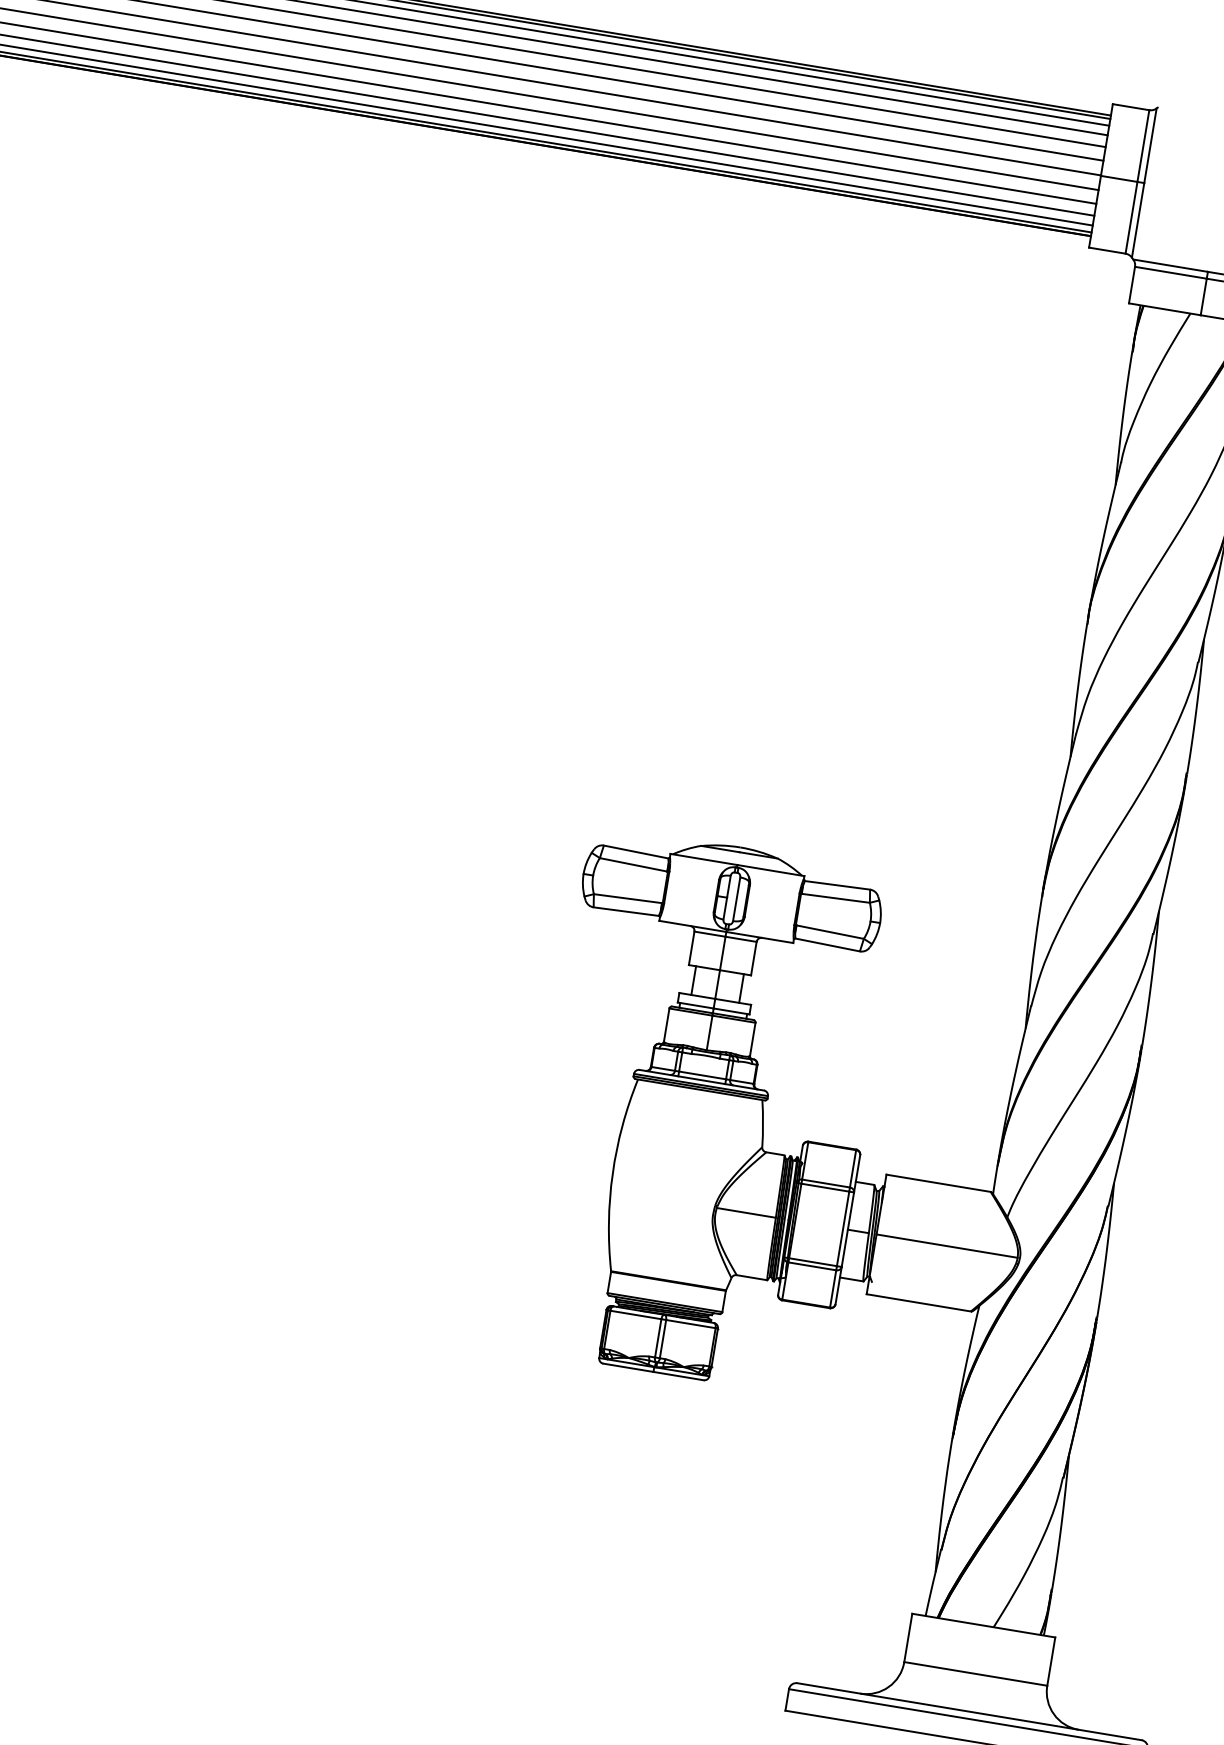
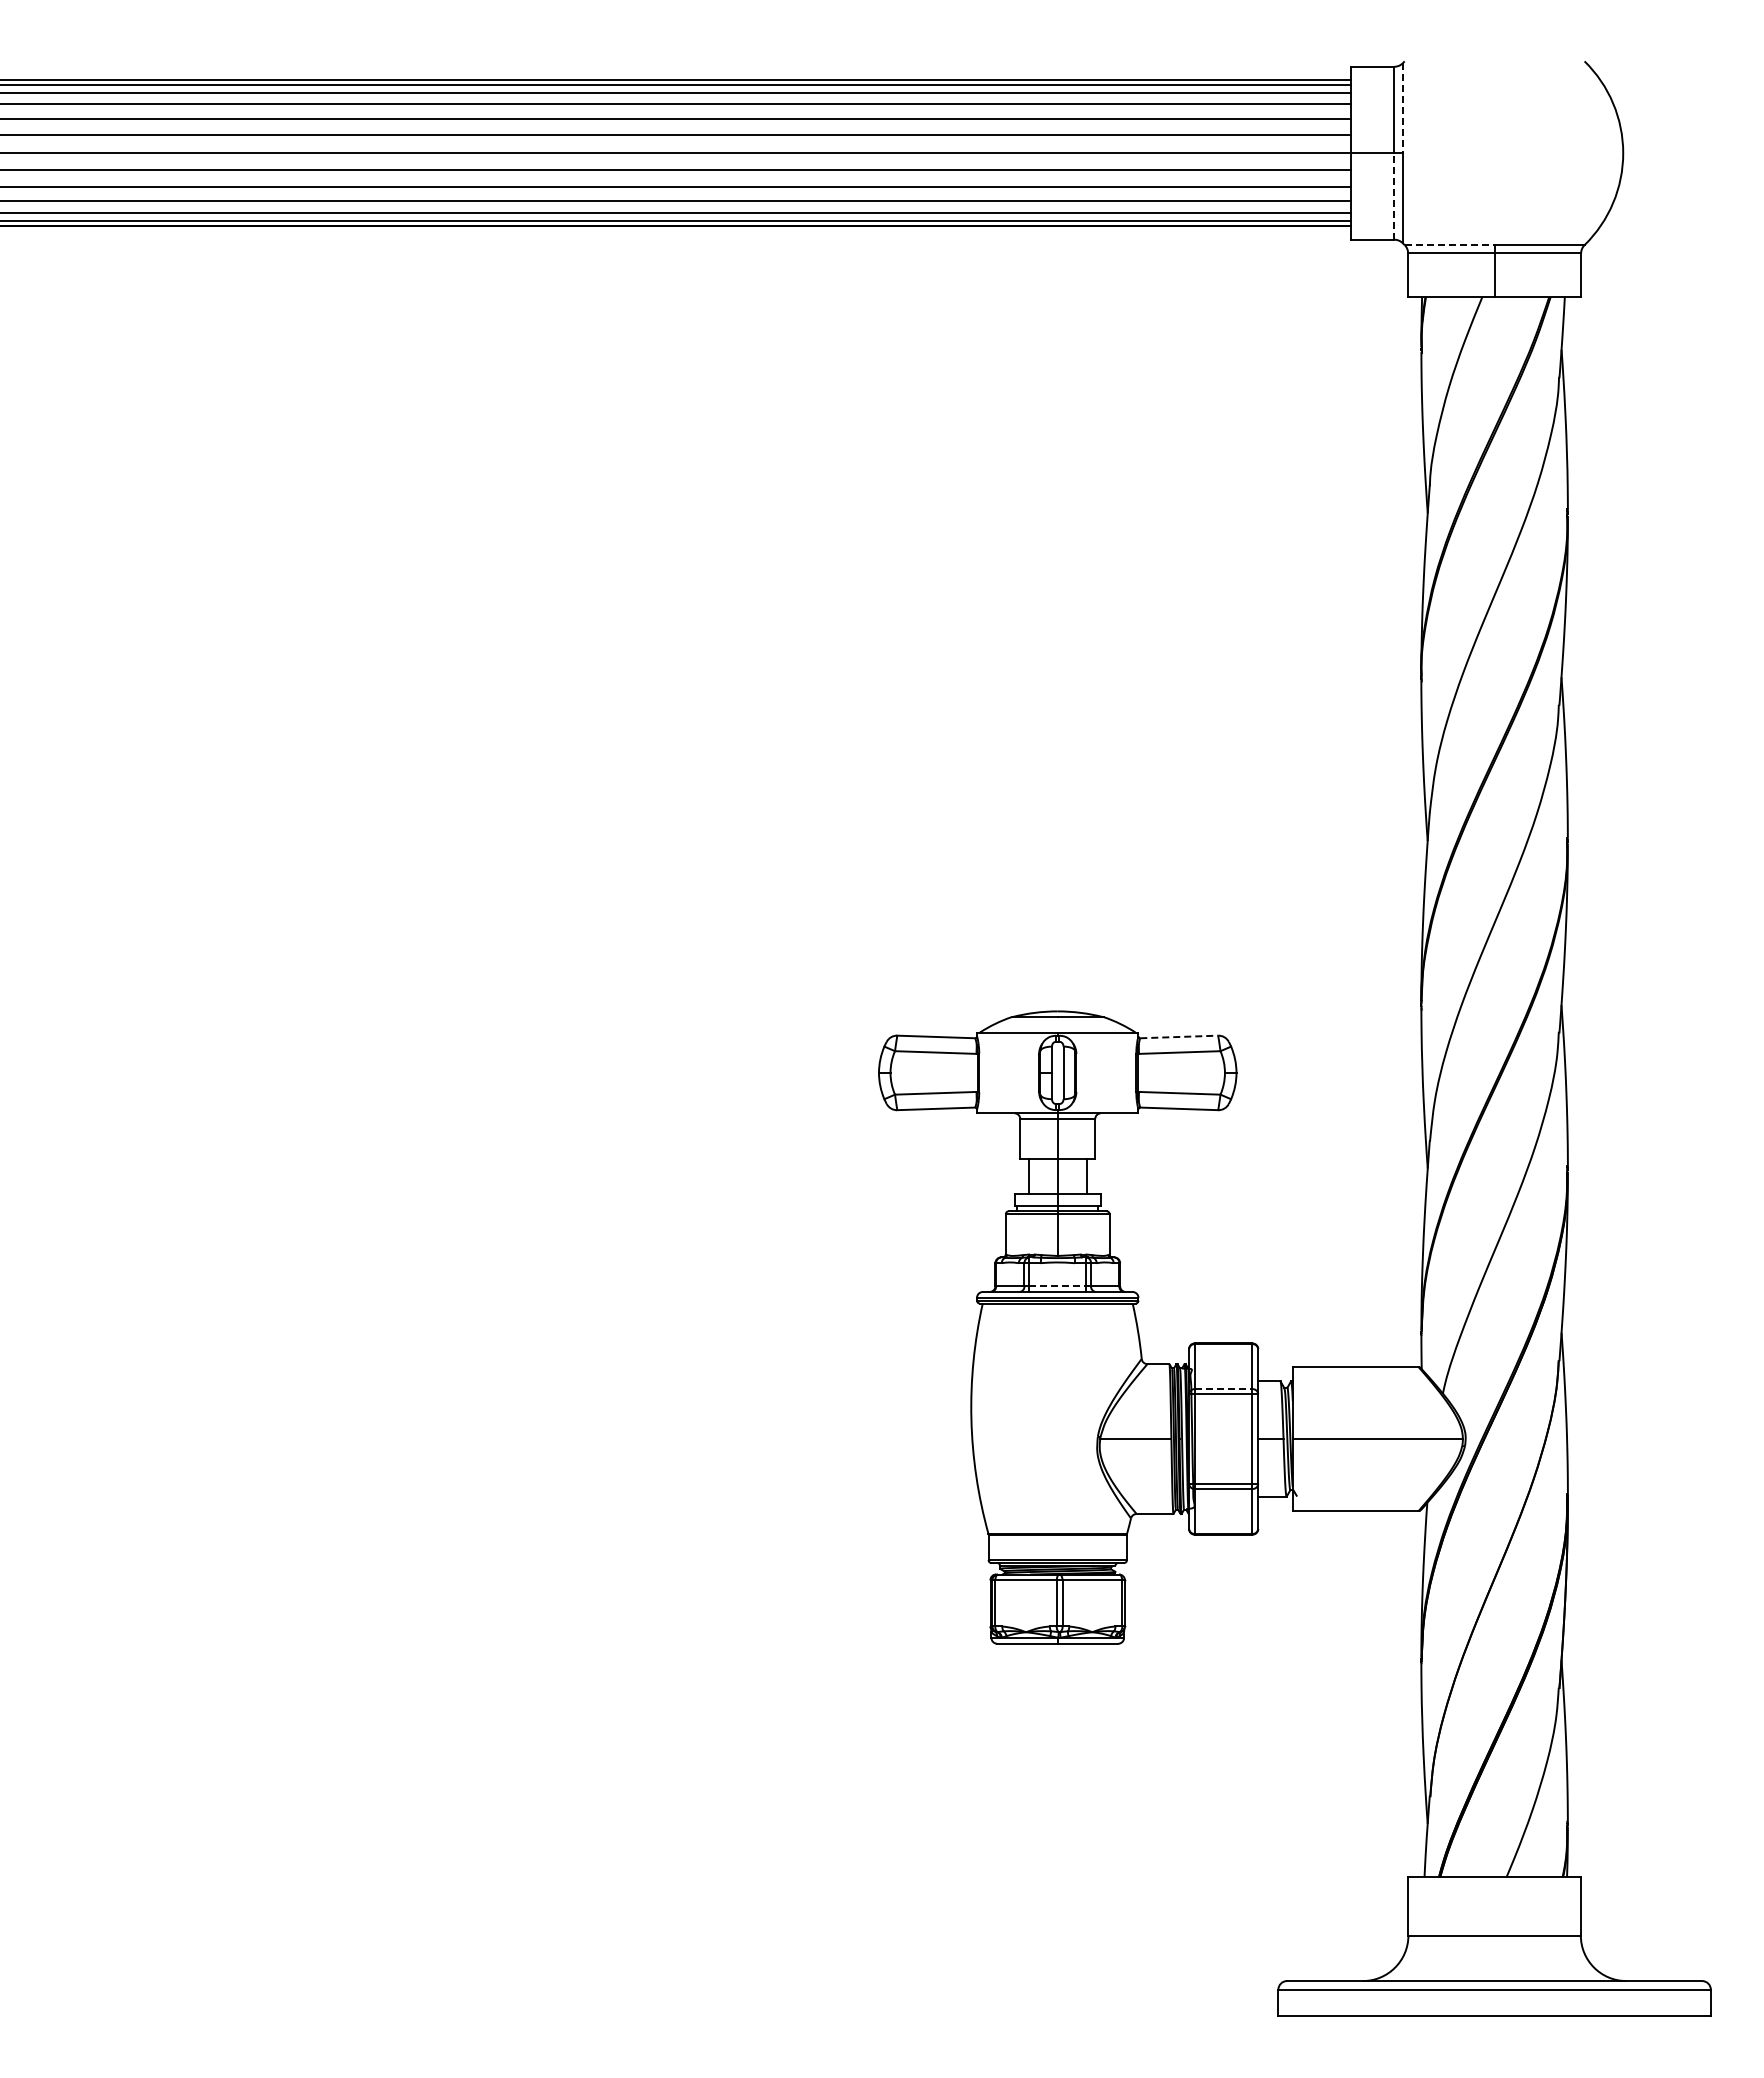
line: (1150, 145) -> (1402, 108), solid -> dashed
line: (1131, 217) -> (1394, 196), solid -> dashed
line: (1170, 266) -> (1449, 245), solid -> dashed
line: (837, 885) -> (1179, 1036), solid -> dashed
line: (703, 1075) -> (1058, 1286), solid -> dashed
line: (825, 1183) -> (1223, 1389), solid -> dashed

